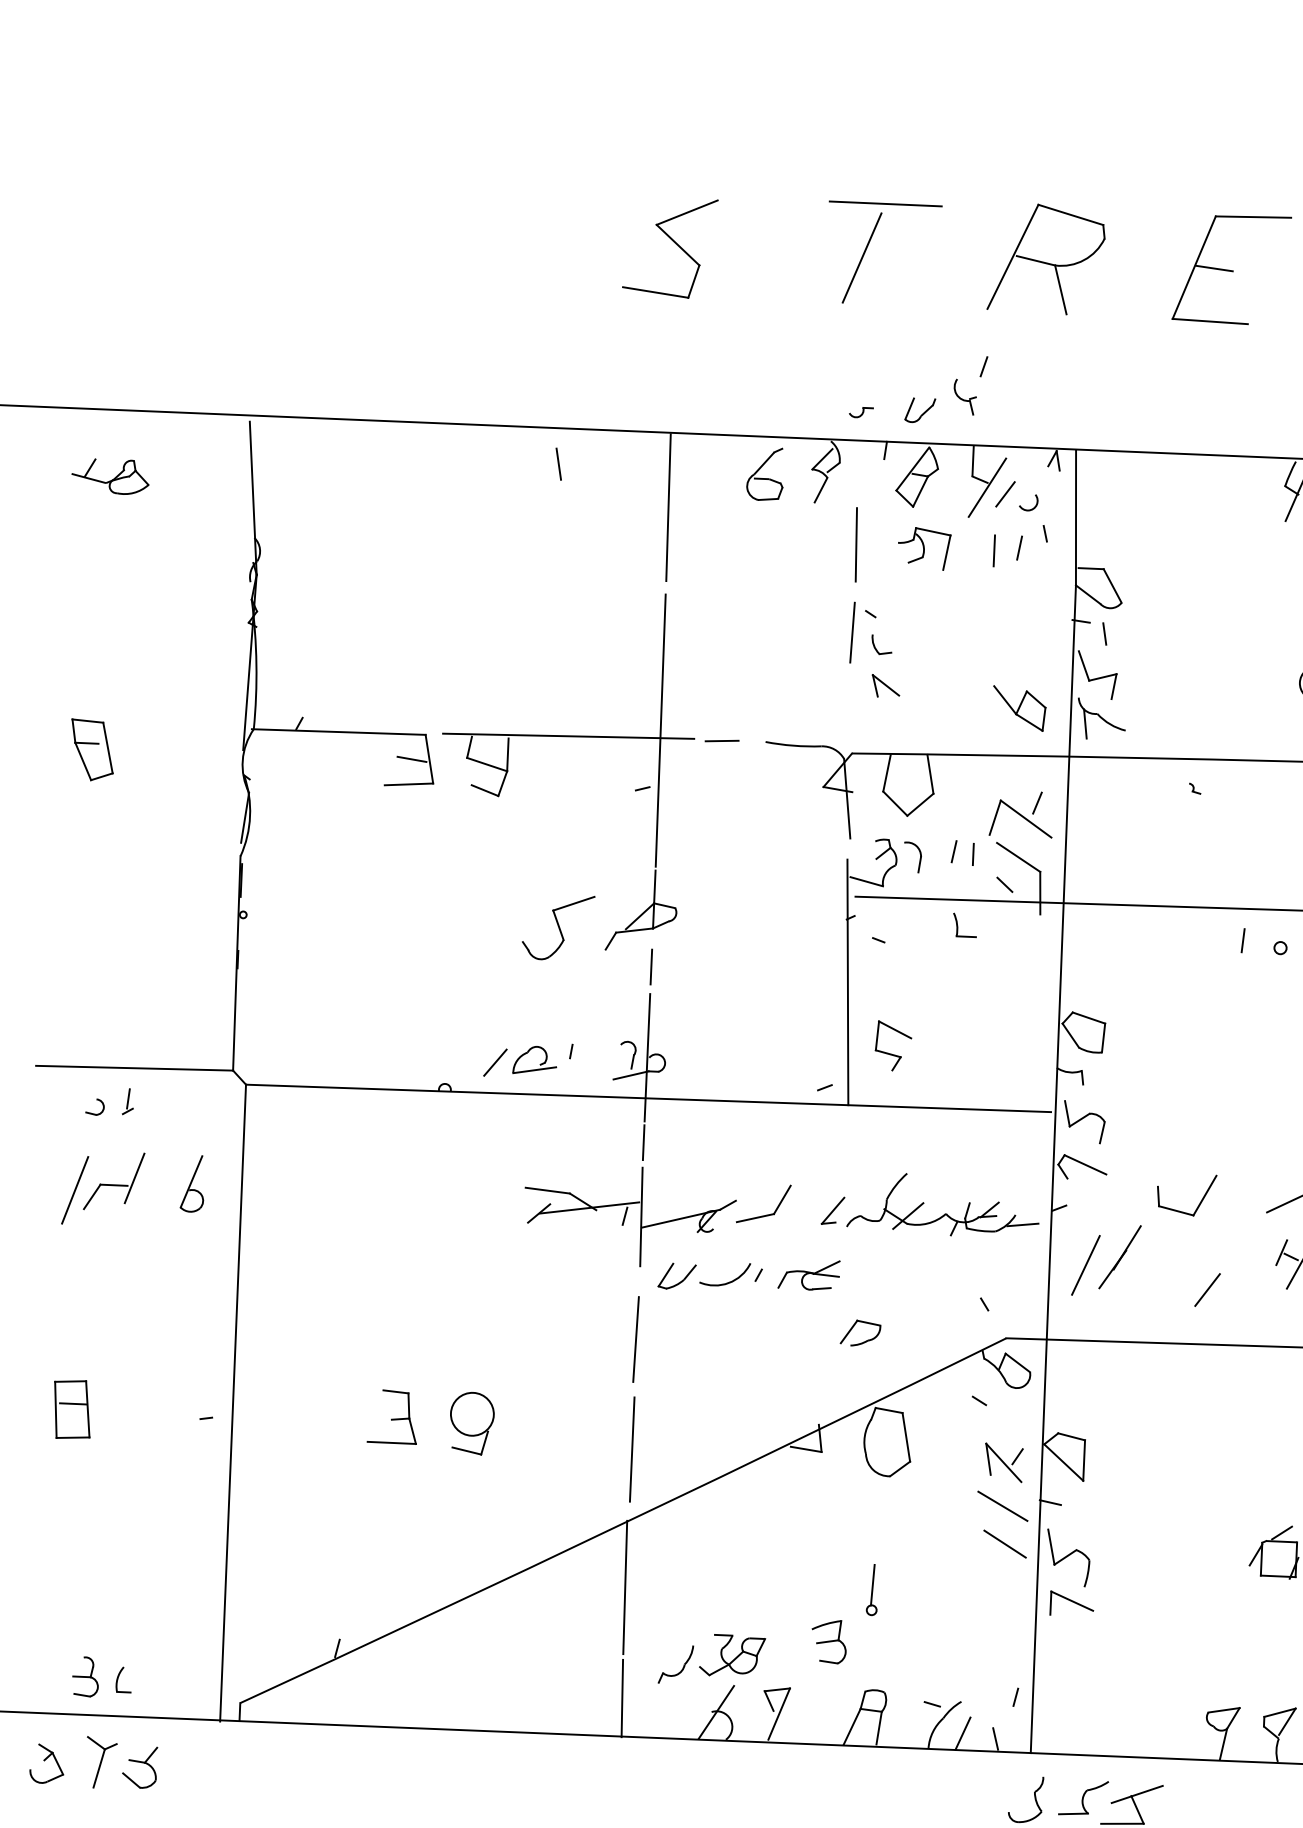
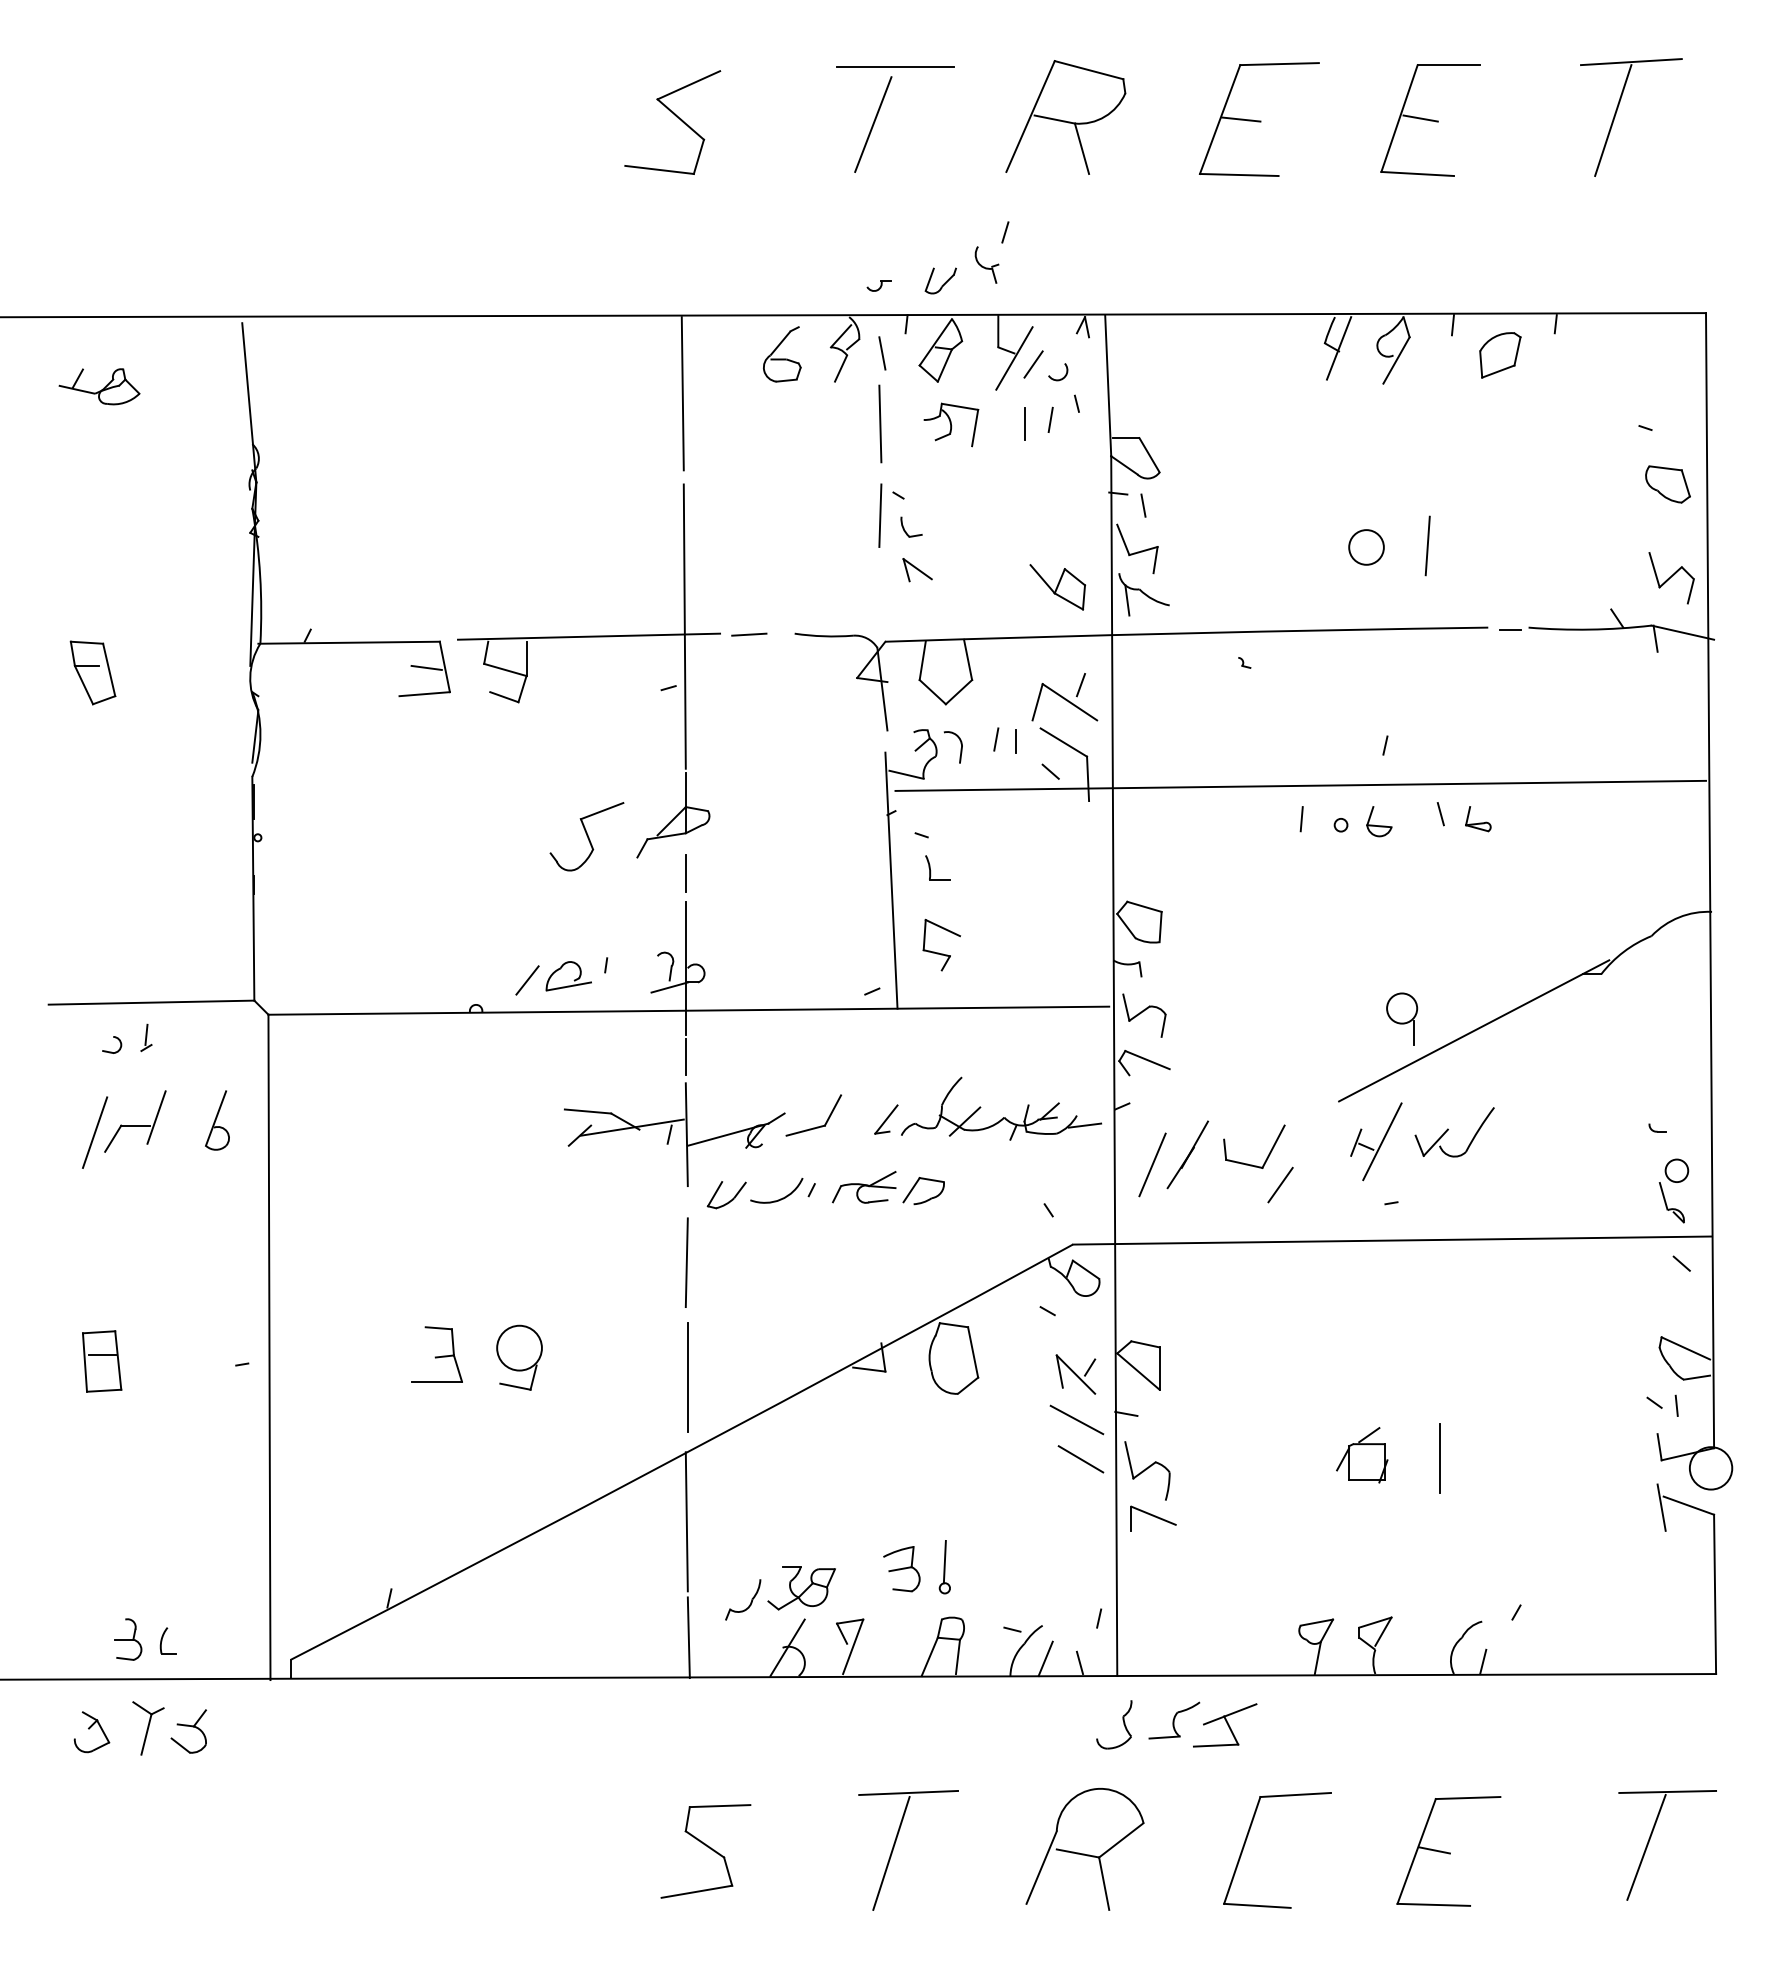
line: (558, 464) -> (882, 353), moved
part: (957, 924) -> (930, 867), moved
part: (1198, 1203) -> (1267, 1155), moved
part: (863, 1341) -> (927, 1199), moved
part: (872, 1590) -> (944, 1567), moved

